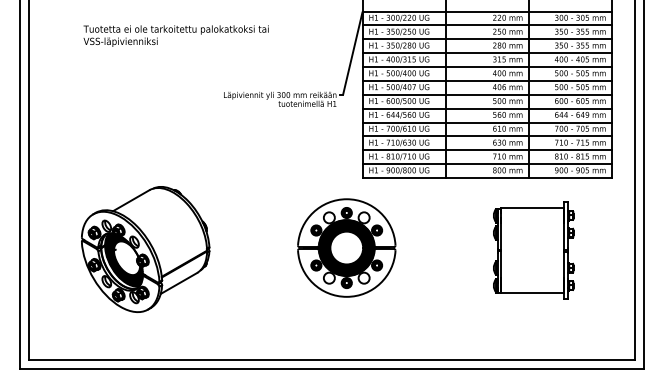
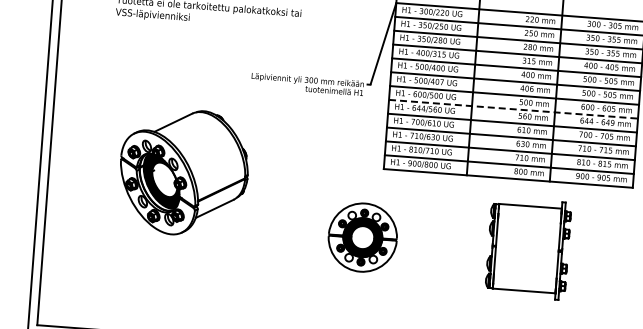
line: (487, 108) -> (513, 109), solid -> dashed
part: (346, 247) -> (362, 237), size x0.7
part: (145, 249) -> (183, 172), moved
part: (533, 250) -> (528, 248), moved

